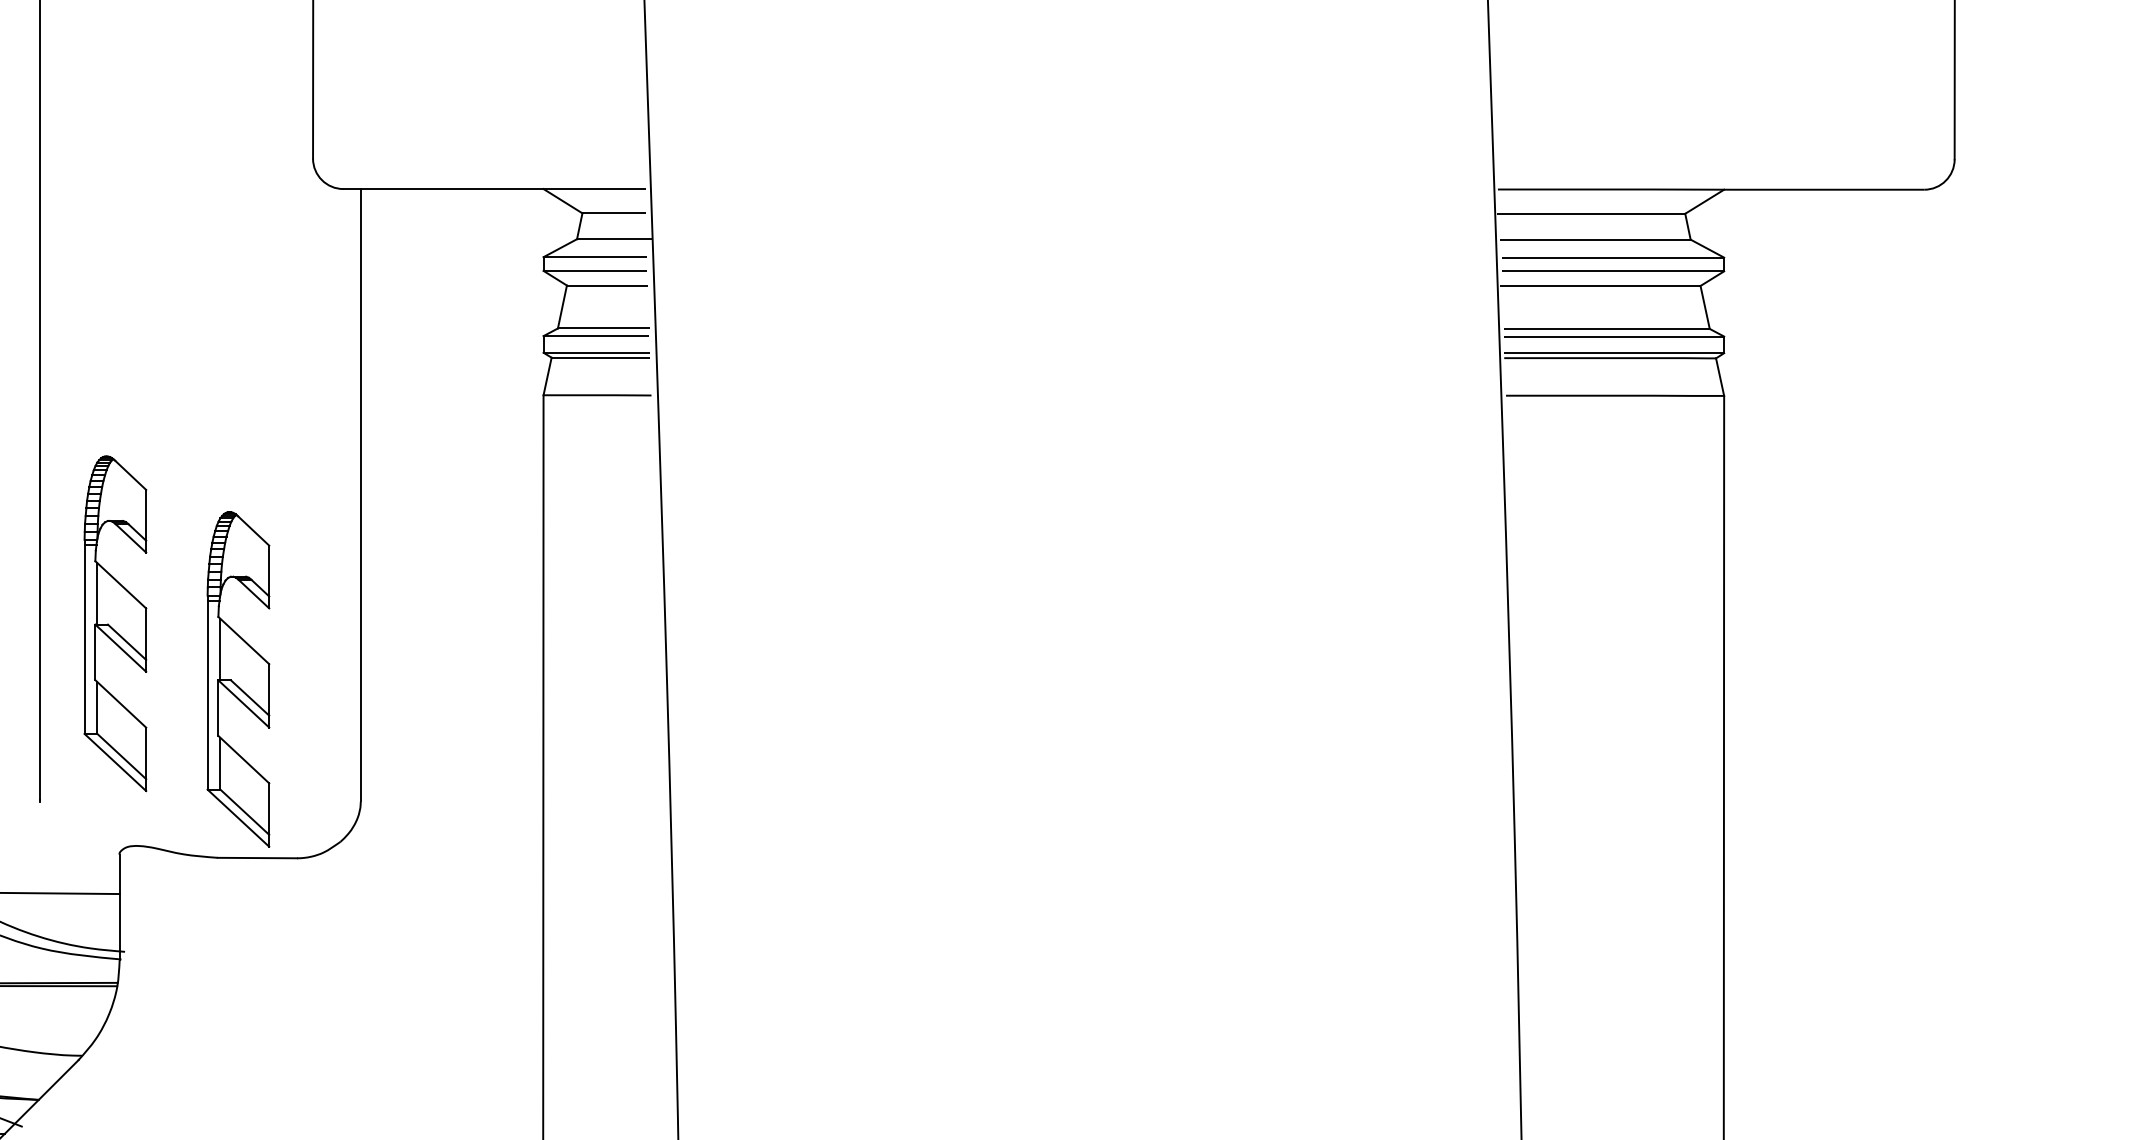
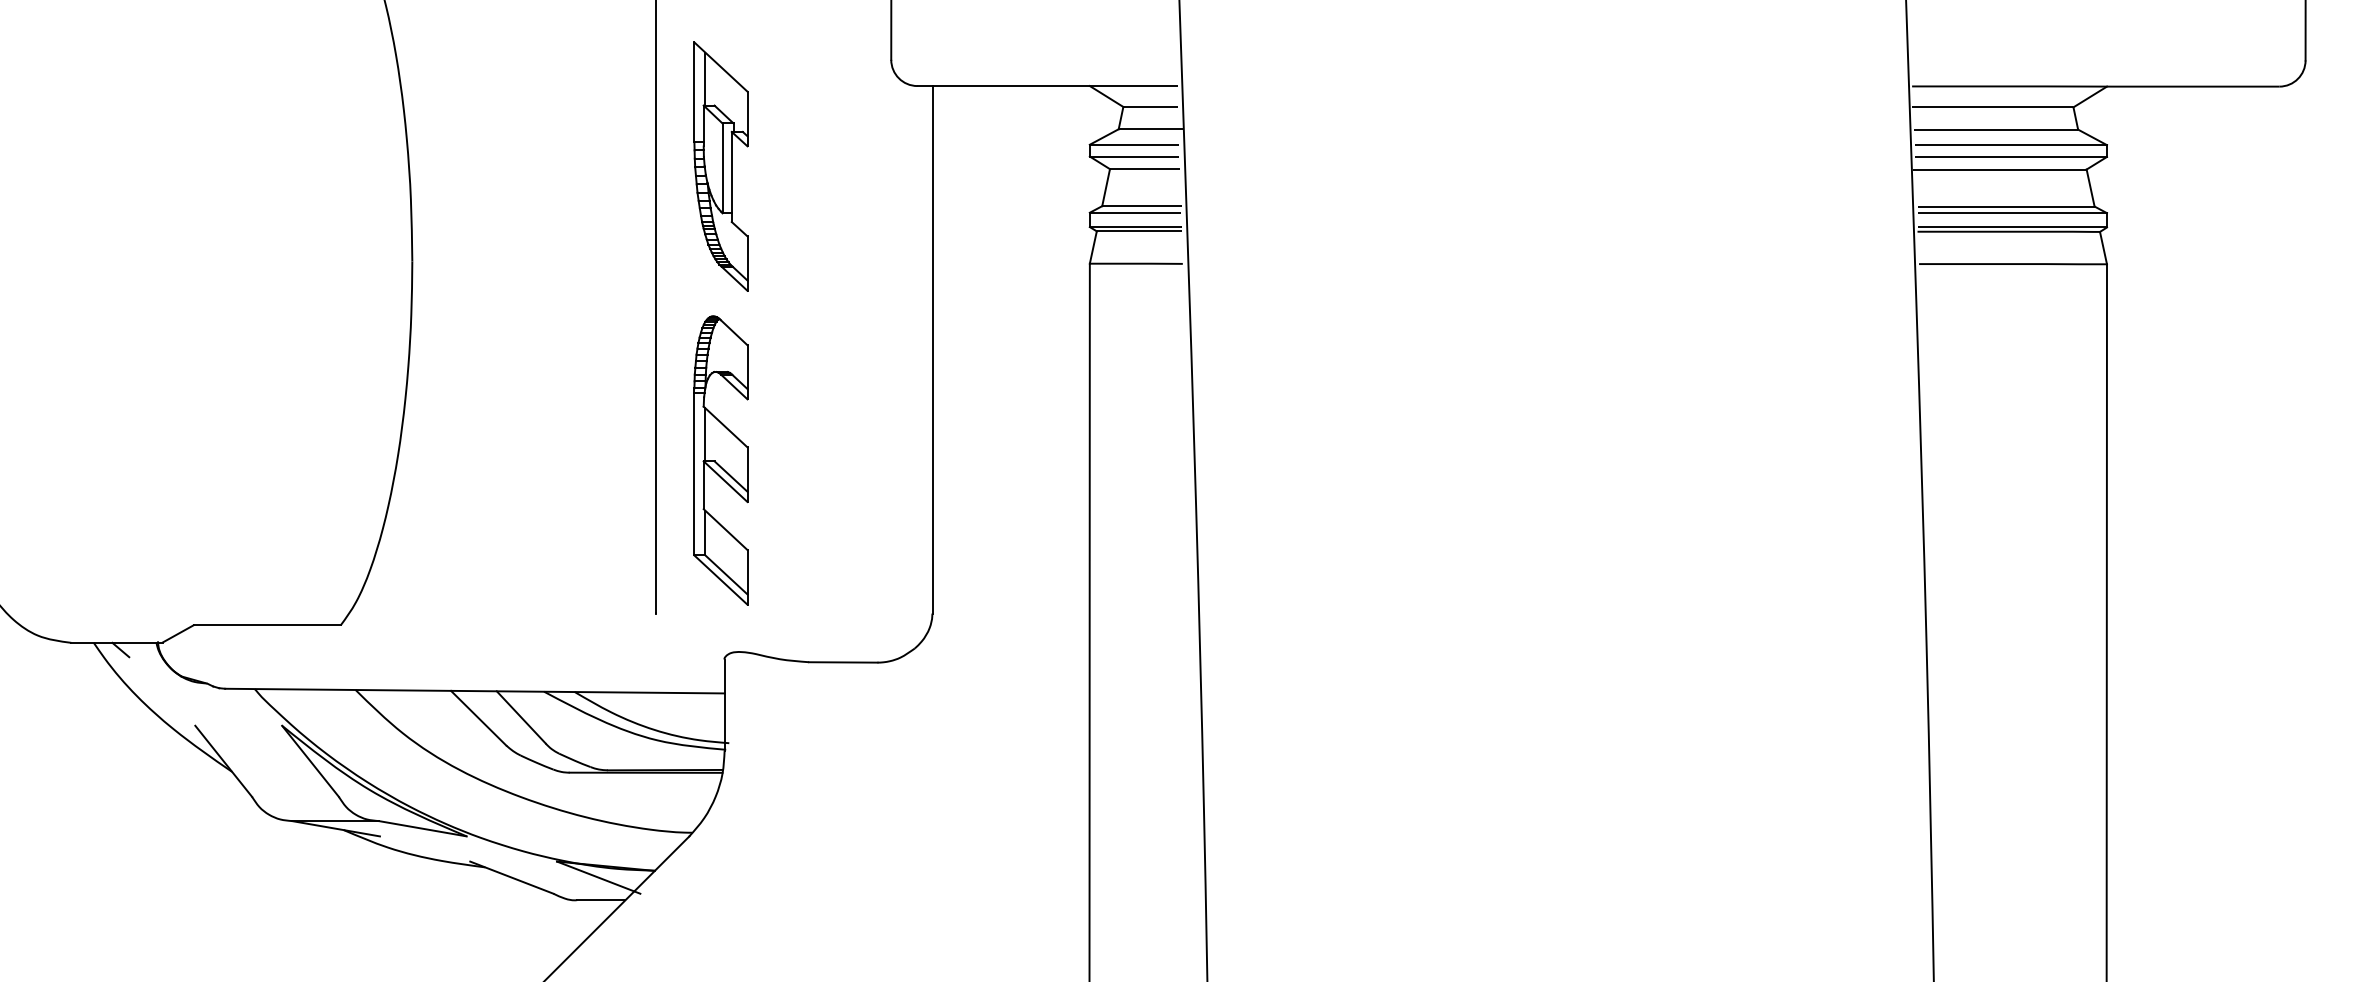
part: (114, 282) -> (720, 166), added
part: (237, 679) -> (826, 508), removed

